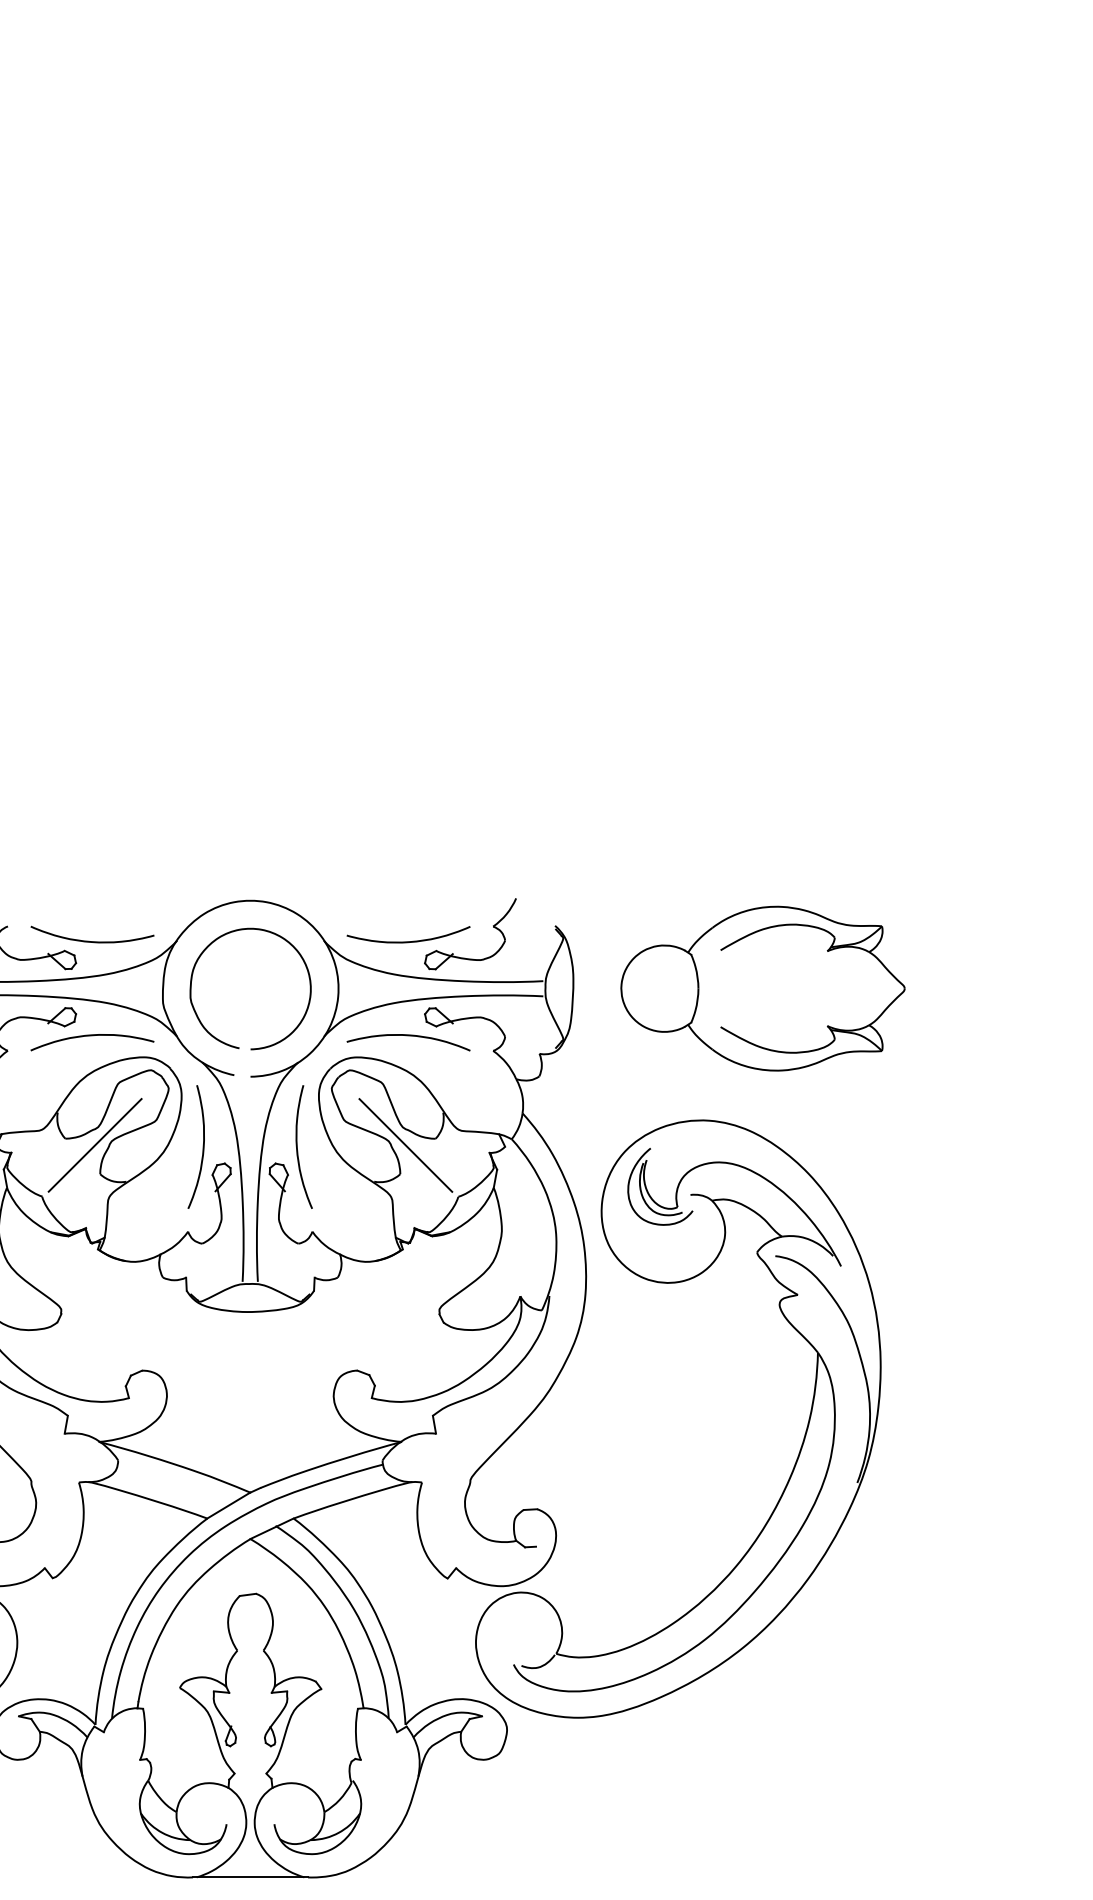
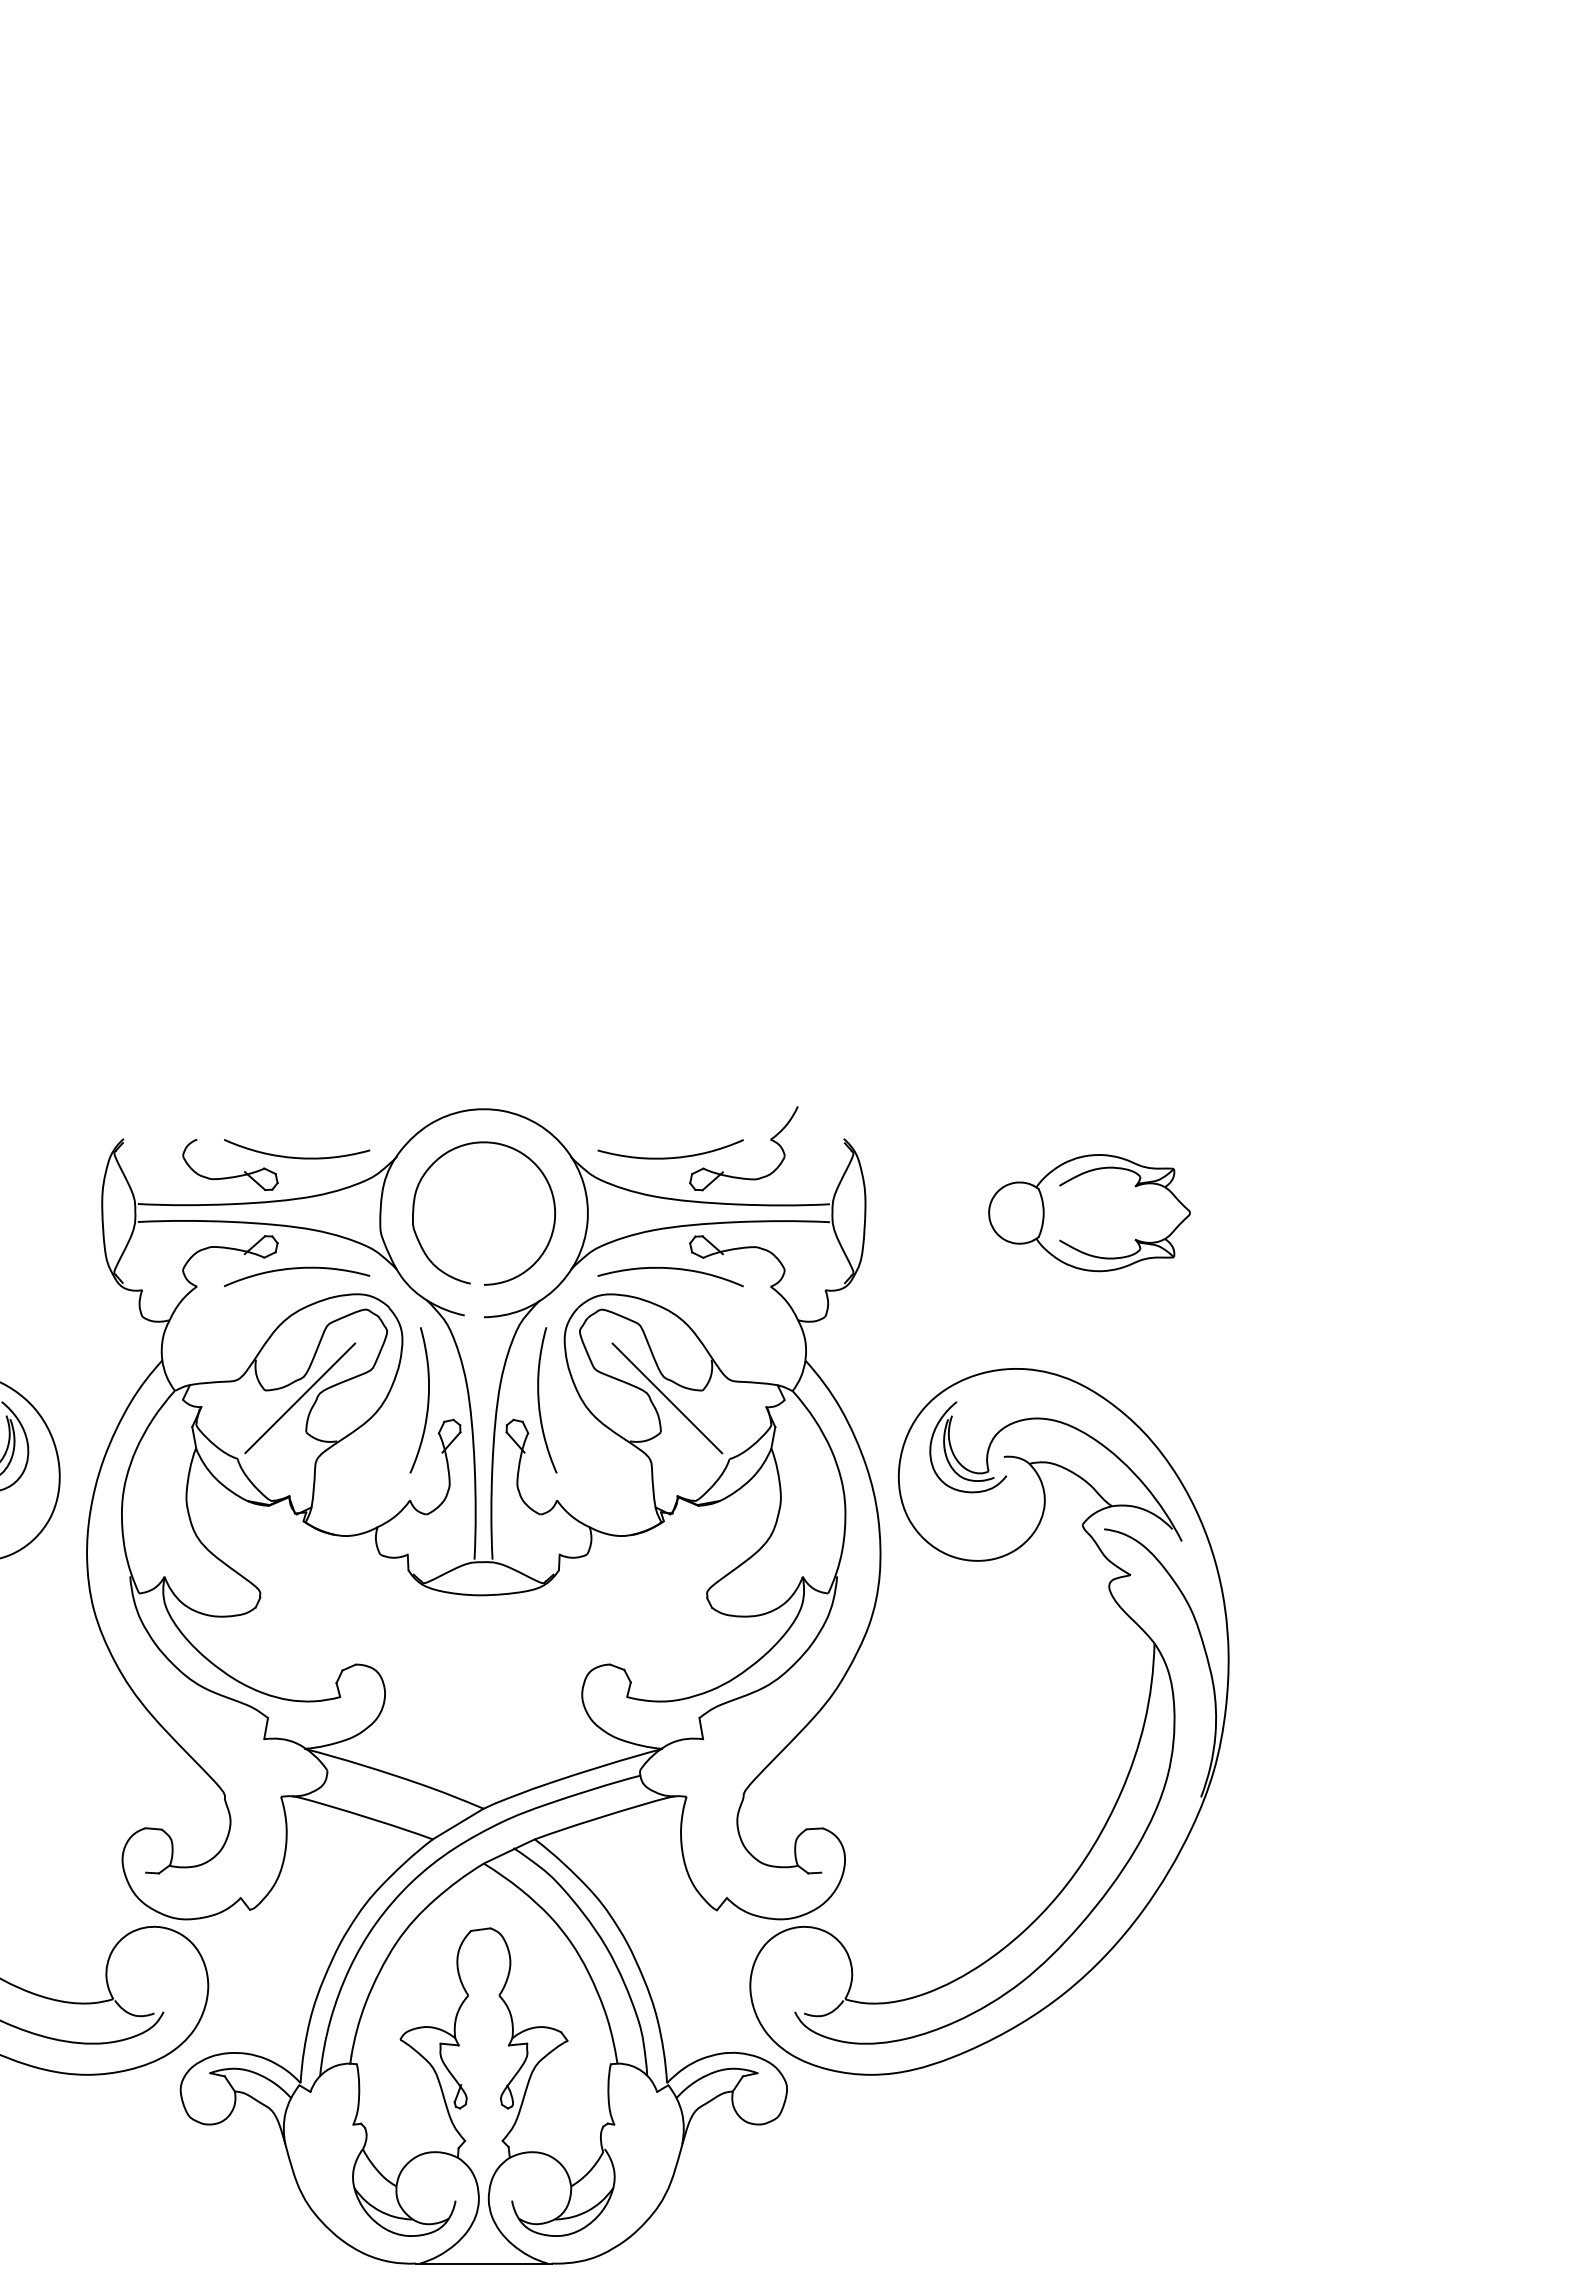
part: (762, 988) -> (1089, 1212), size x0.6

